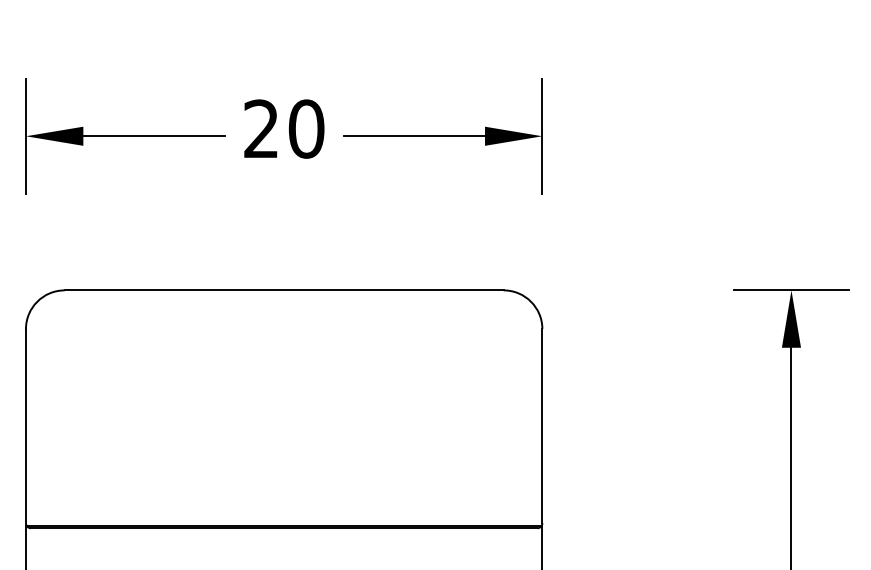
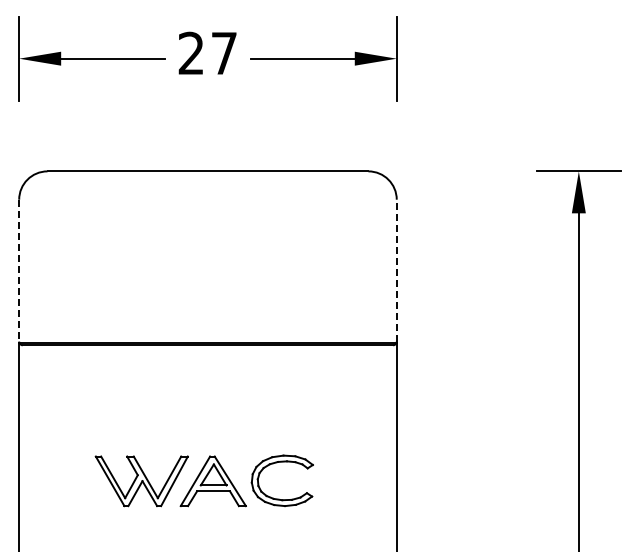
text: (306, 129) -> (224, 53), 20 -> 27
line: (26, 425) -> (19, 270), solid -> dashed
line: (542, 425) -> (396, 270), solid -> dashed

